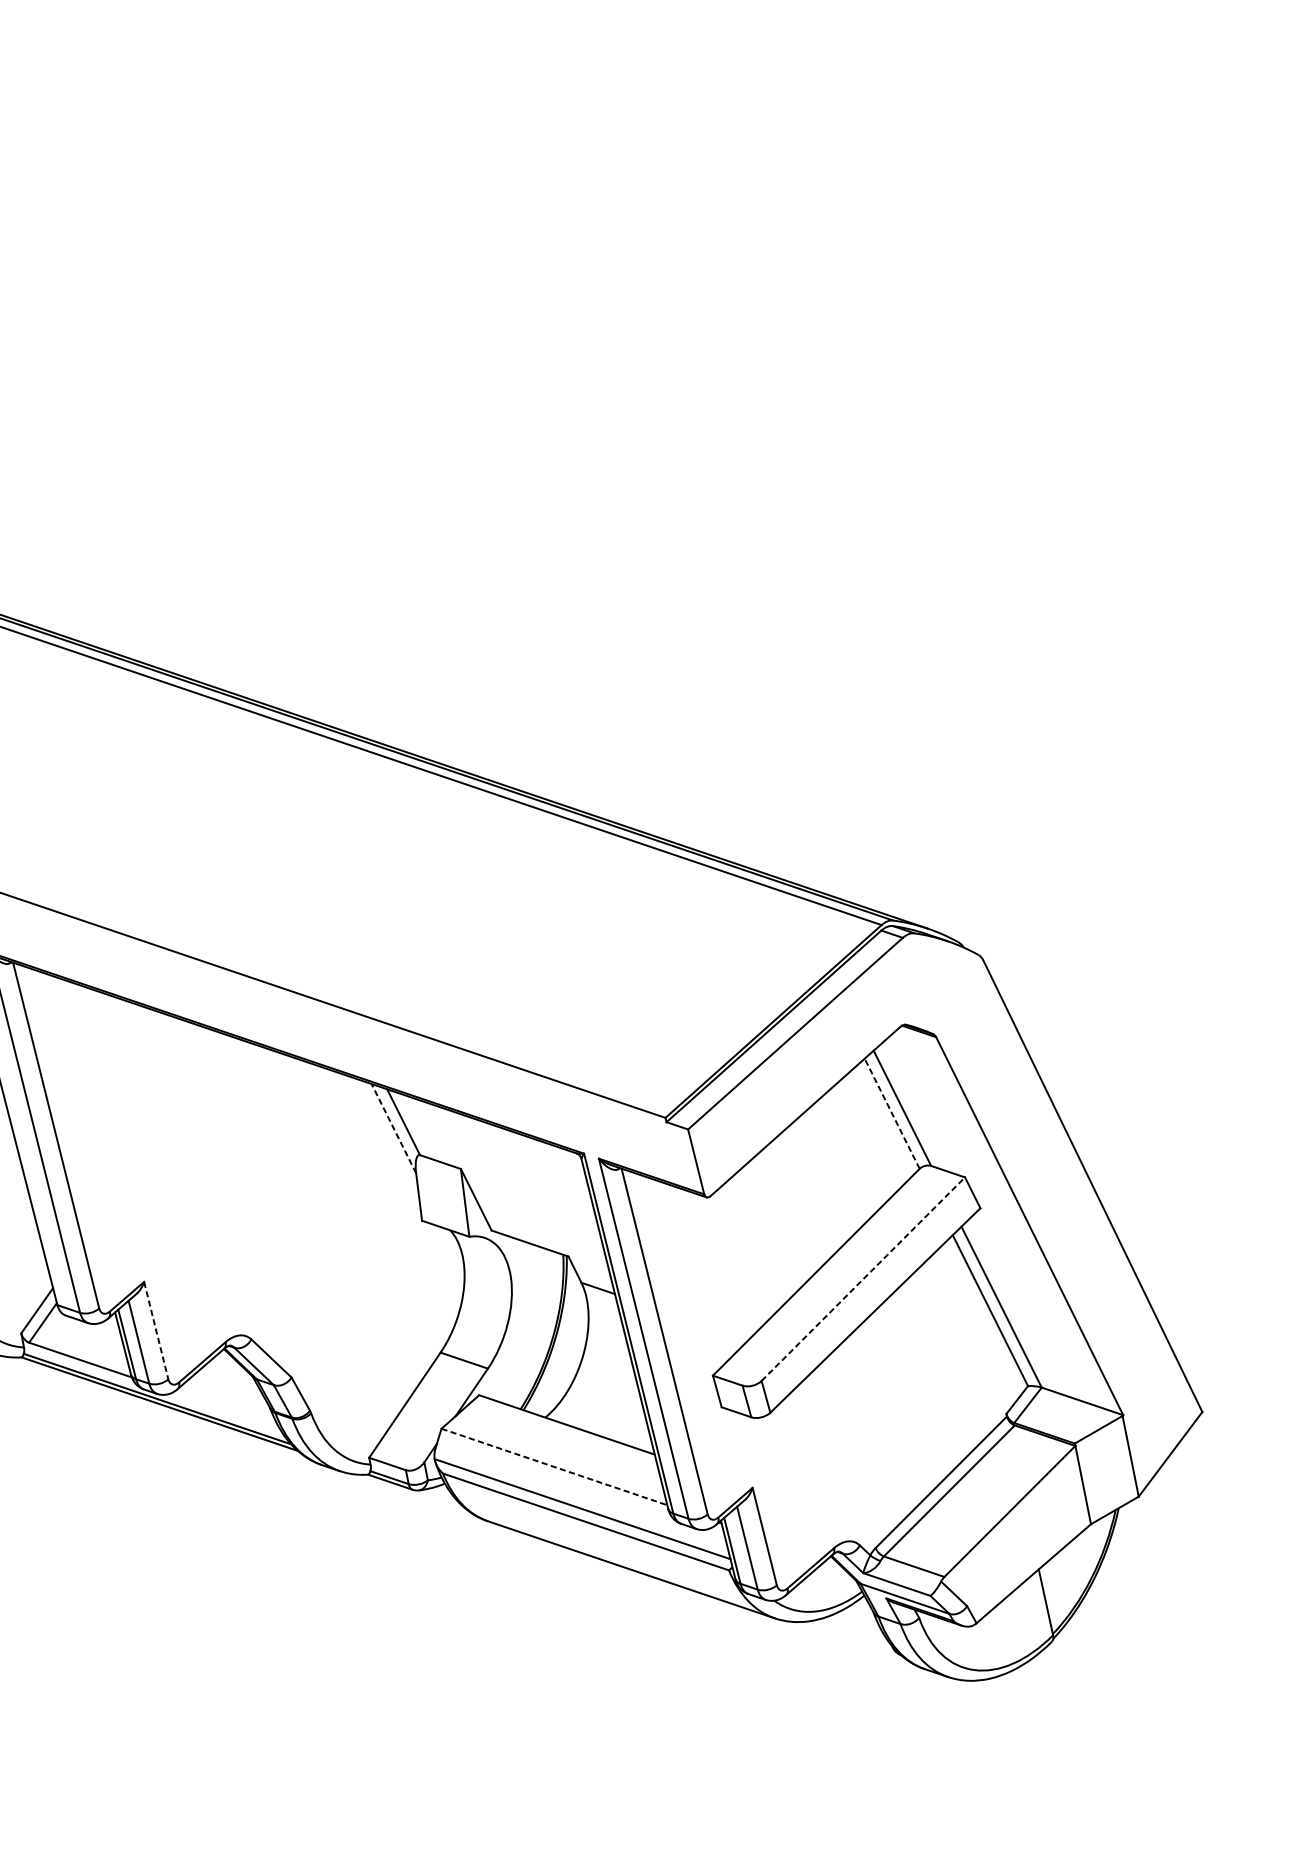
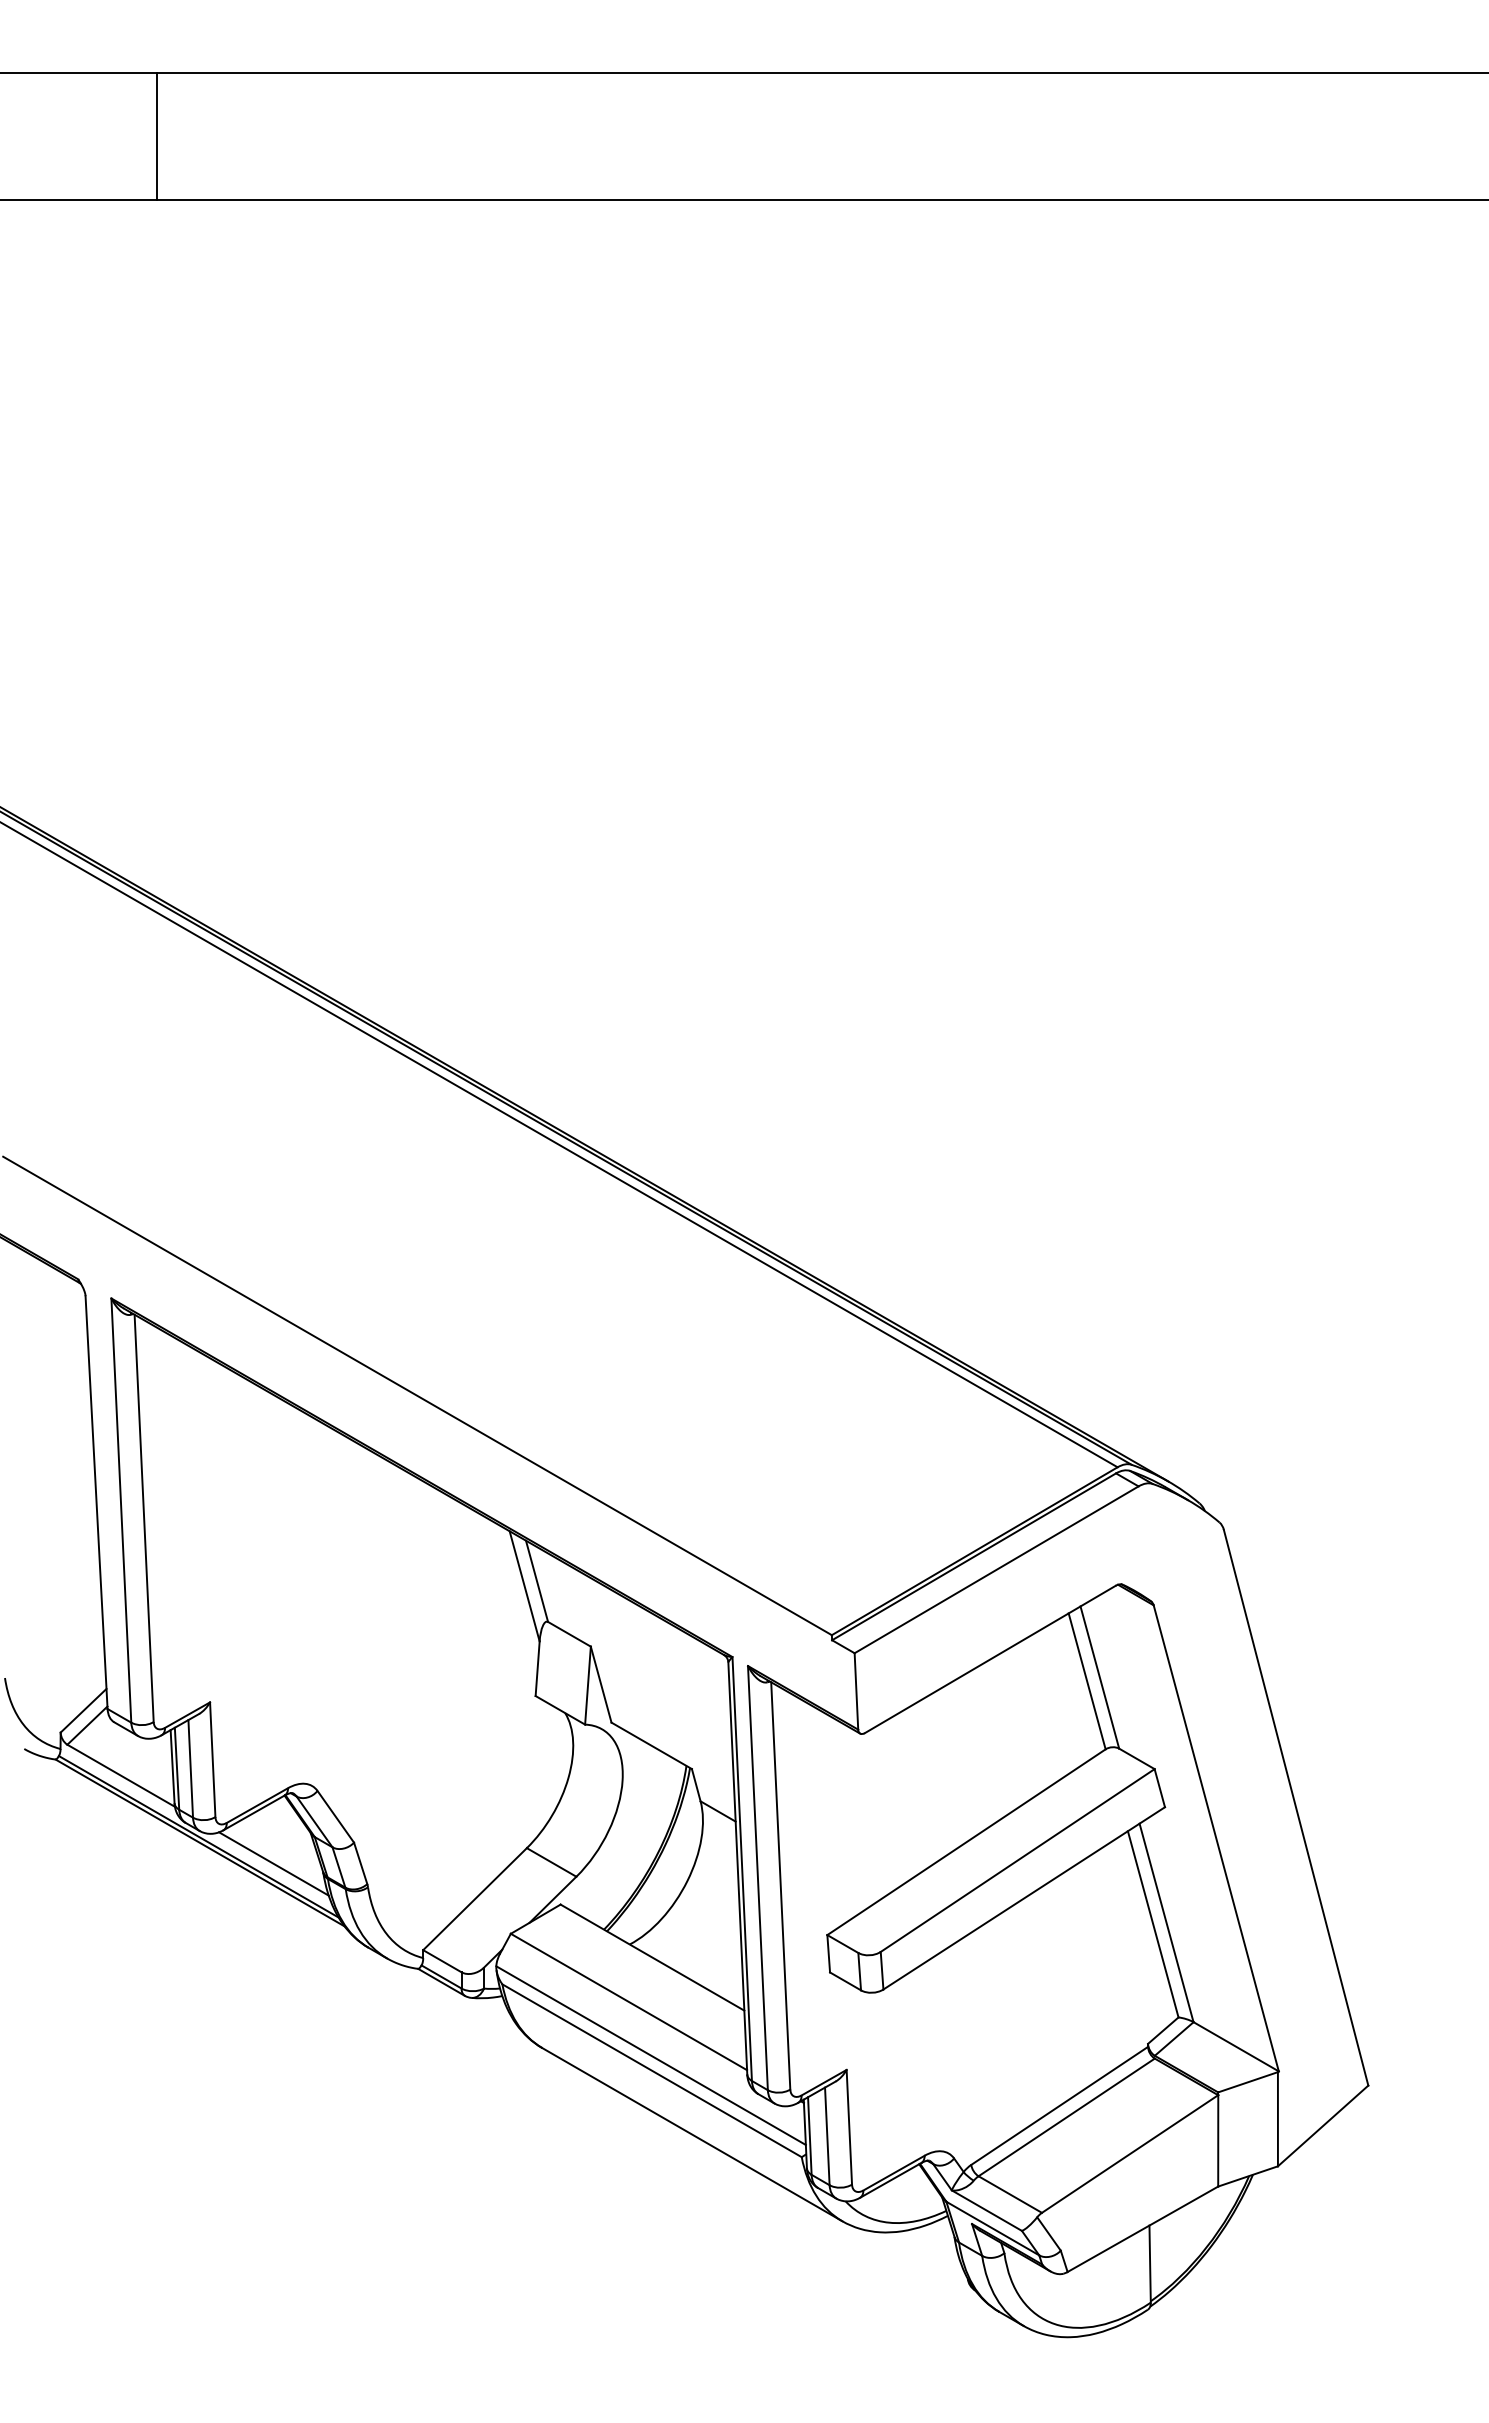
line: (892, 1112) -> (1087, 1680), dashed -> solid
line: (393, 1127) -> (524, 1585), dashed -> solid
line: (863, 1279) -> (1017, 1860), dashed -> solid
line: (156, 1331) -> (212, 1760), dashed -> solid
line: (226, 1409) -> (273, 1863), added
line: (554, 1467) -> (629, 2002), dashed -> solid

